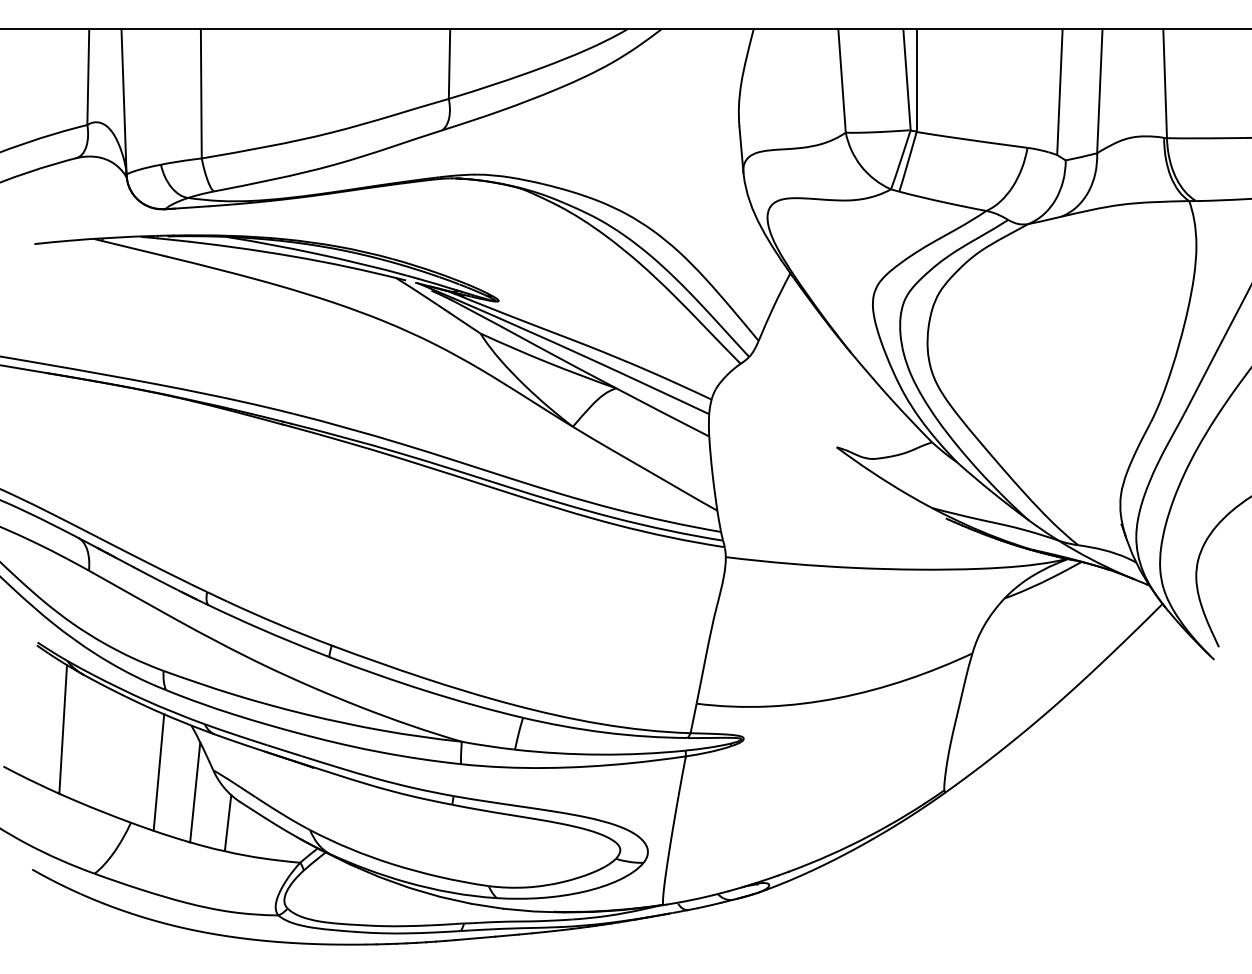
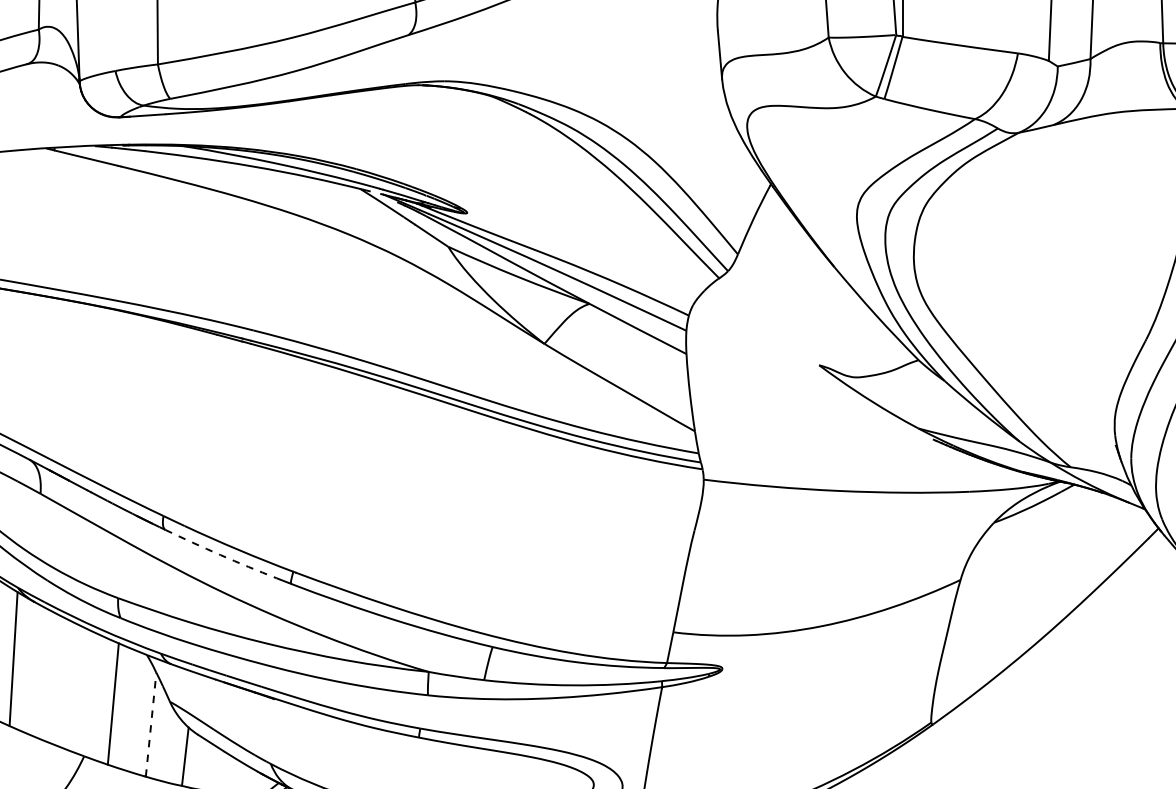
arc: (261, 629) -> (220, 555), solid -> dashed
line: (195, 791) -> (151, 723), solid -> dashed

